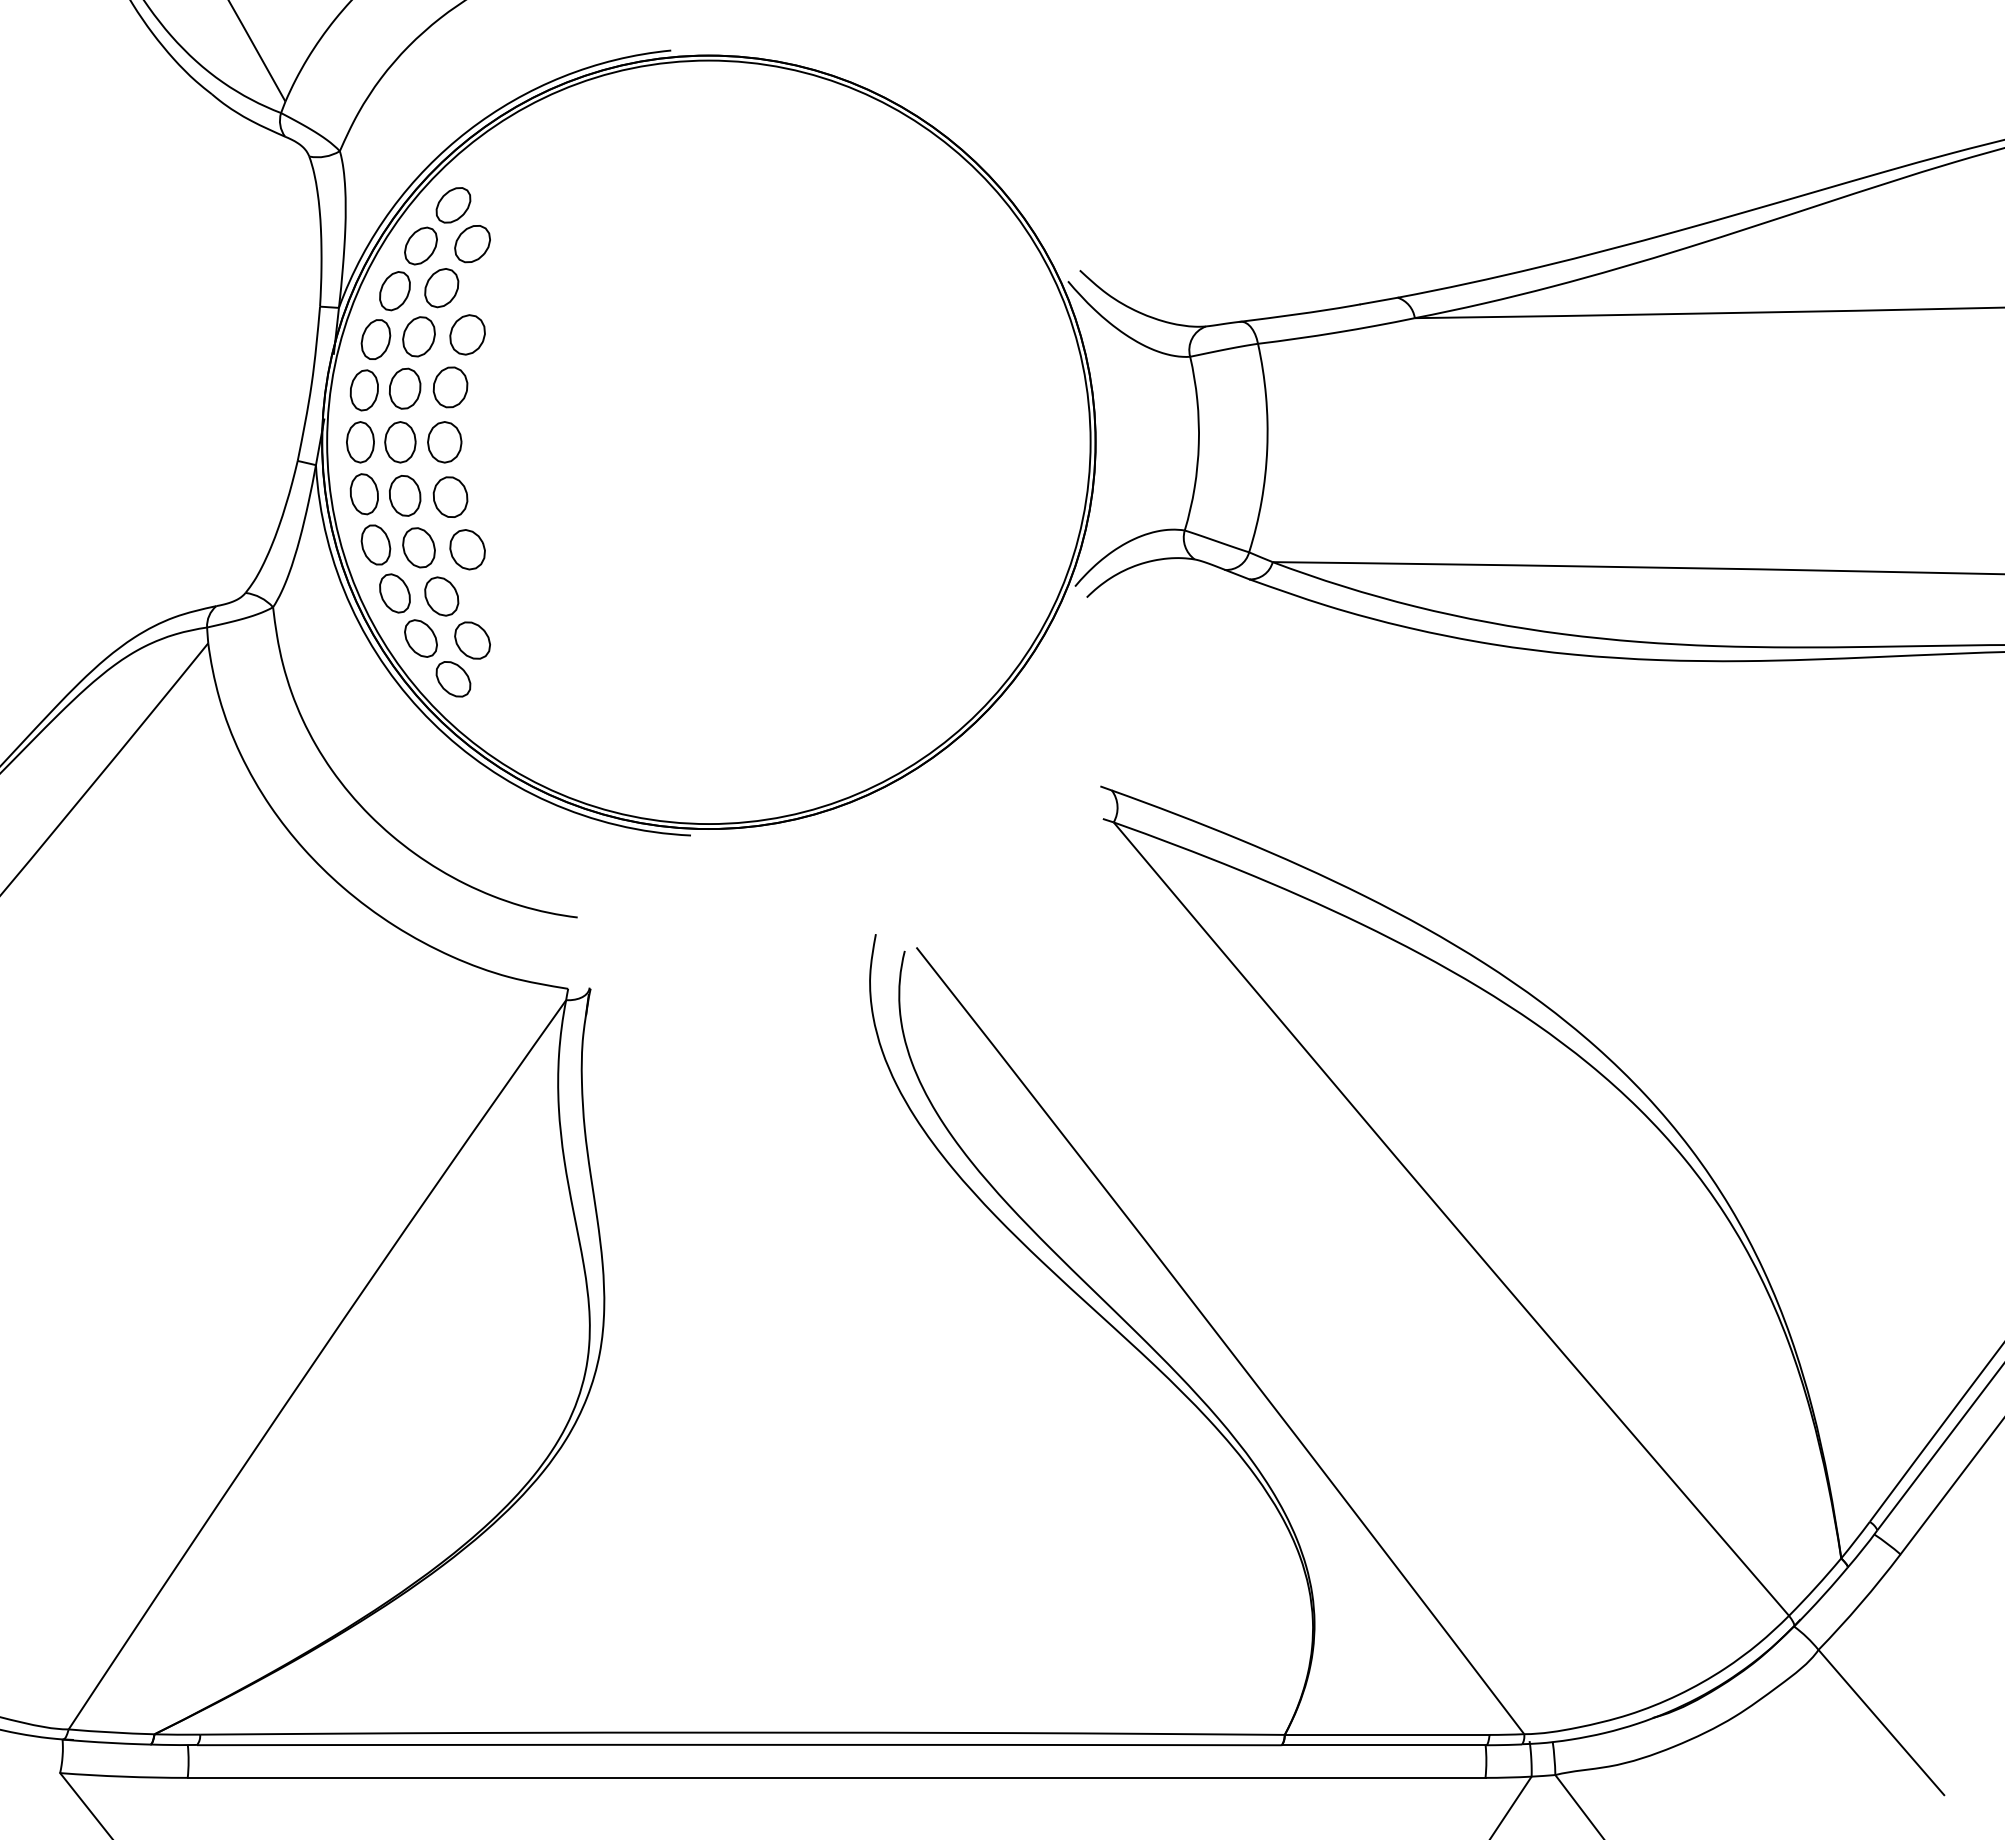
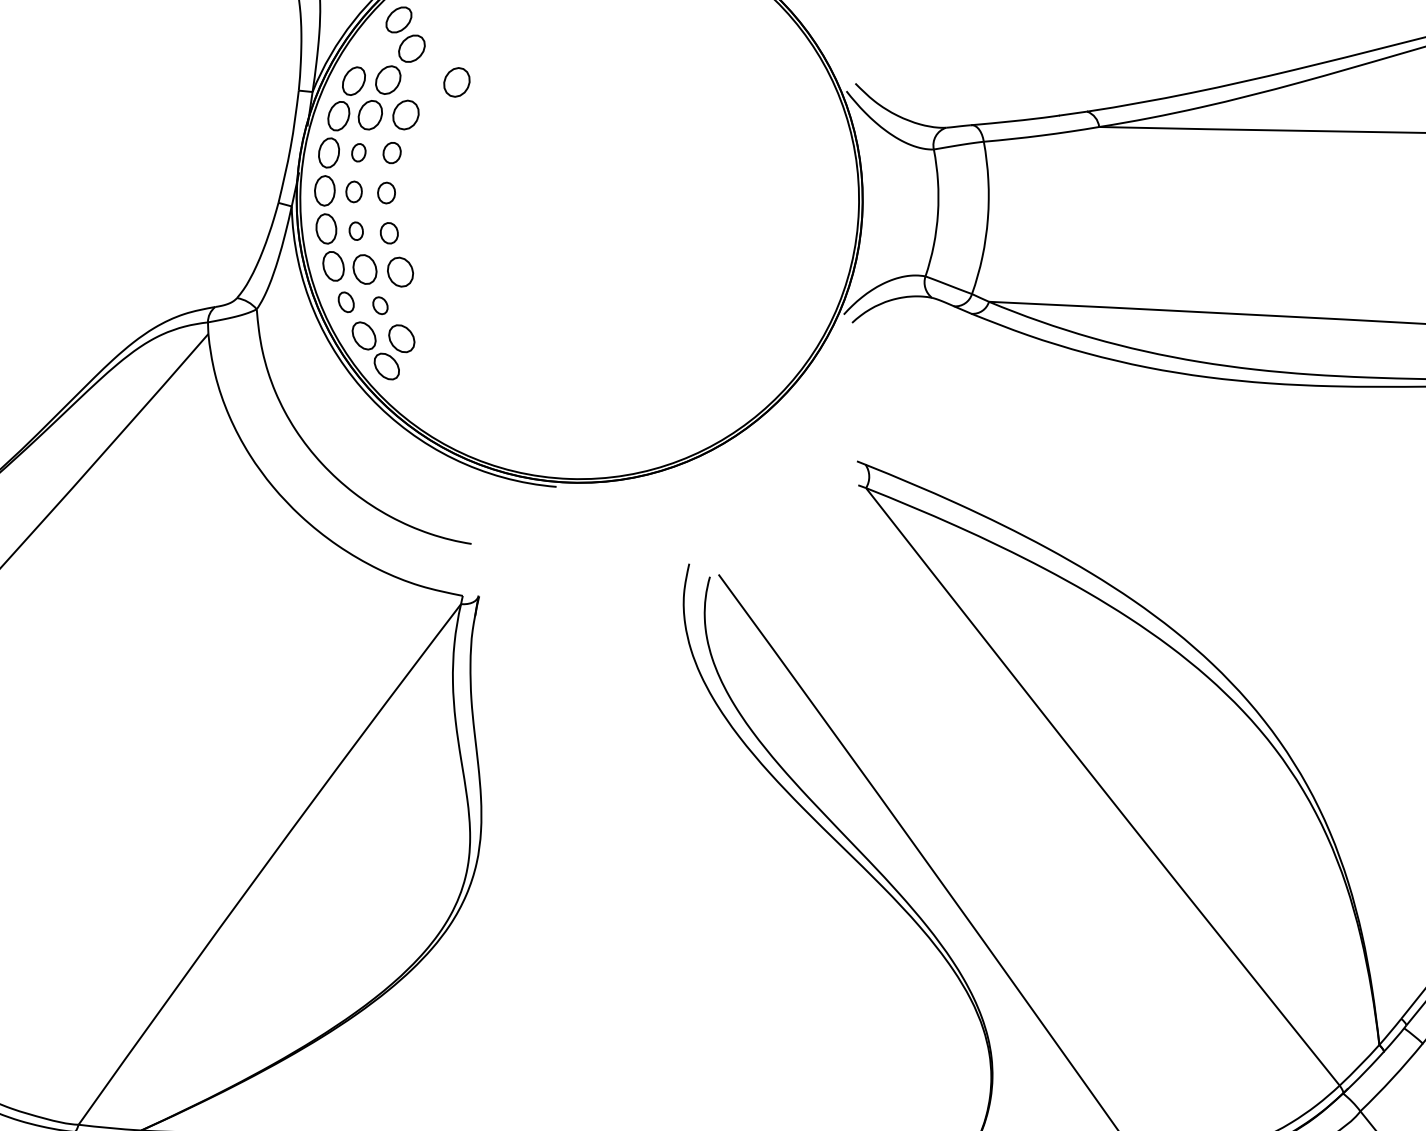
part: (420, 245) -> (373, 48), removed
part: (535, 287) -> (456, 82), added
part: (450, 387) -> (392, 153), size x0.7
part: (404, 388) -> (358, 152), size x0.6
part: (400, 442) -> (354, 192), size x0.7
part: (444, 442) -> (386, 193), size x0.7
part: (405, 495) -> (356, 230), size x0.6
part: (450, 496) -> (389, 232), size x0.7
part: (394, 593) -> (345, 302), size x0.7
part: (441, 596) -> (380, 305), size x0.6

